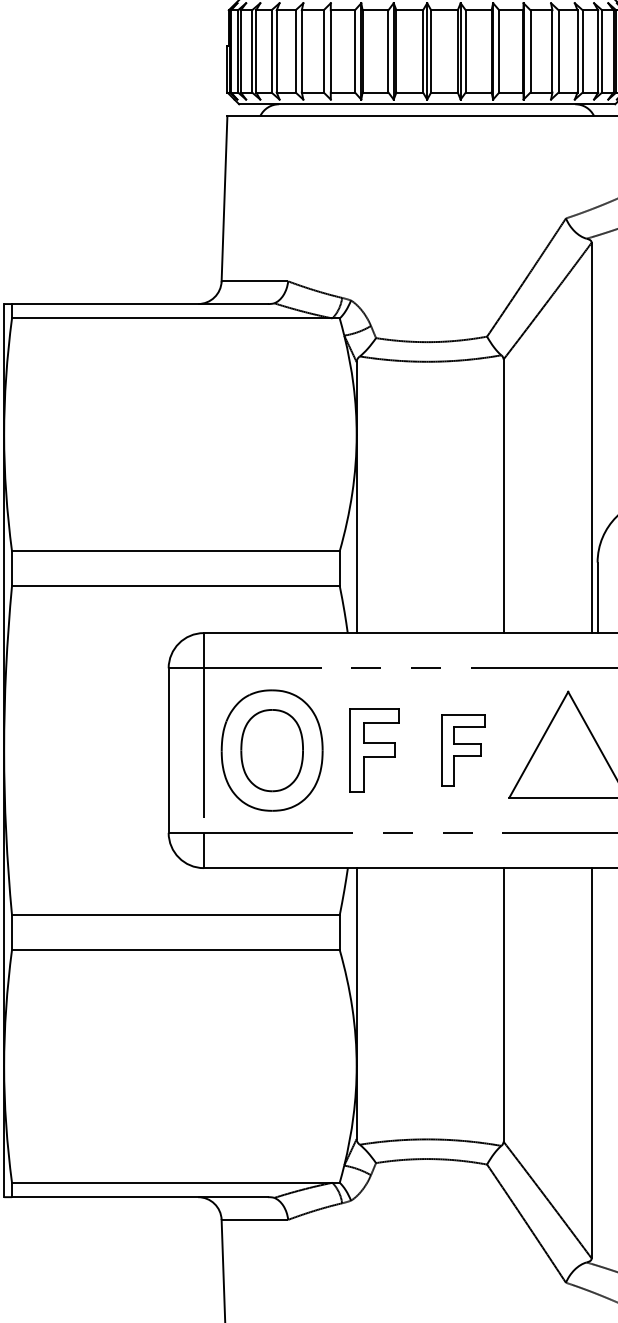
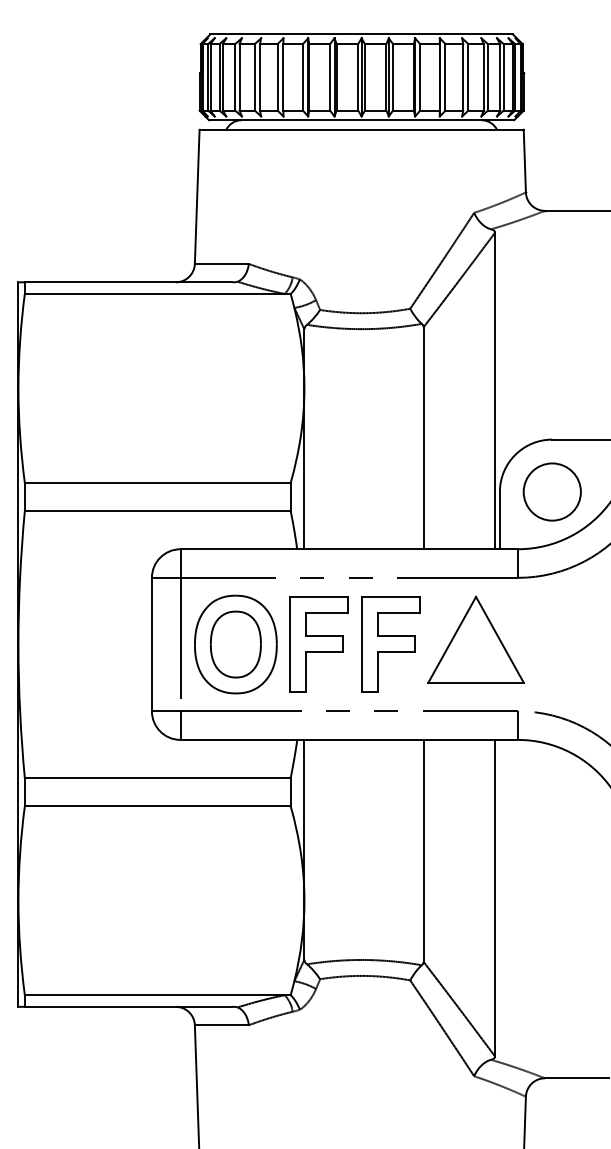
part: (374, 750) -> (318, 644), size x1.43
part: (462, 750) -> (390, 644), size x1.67

